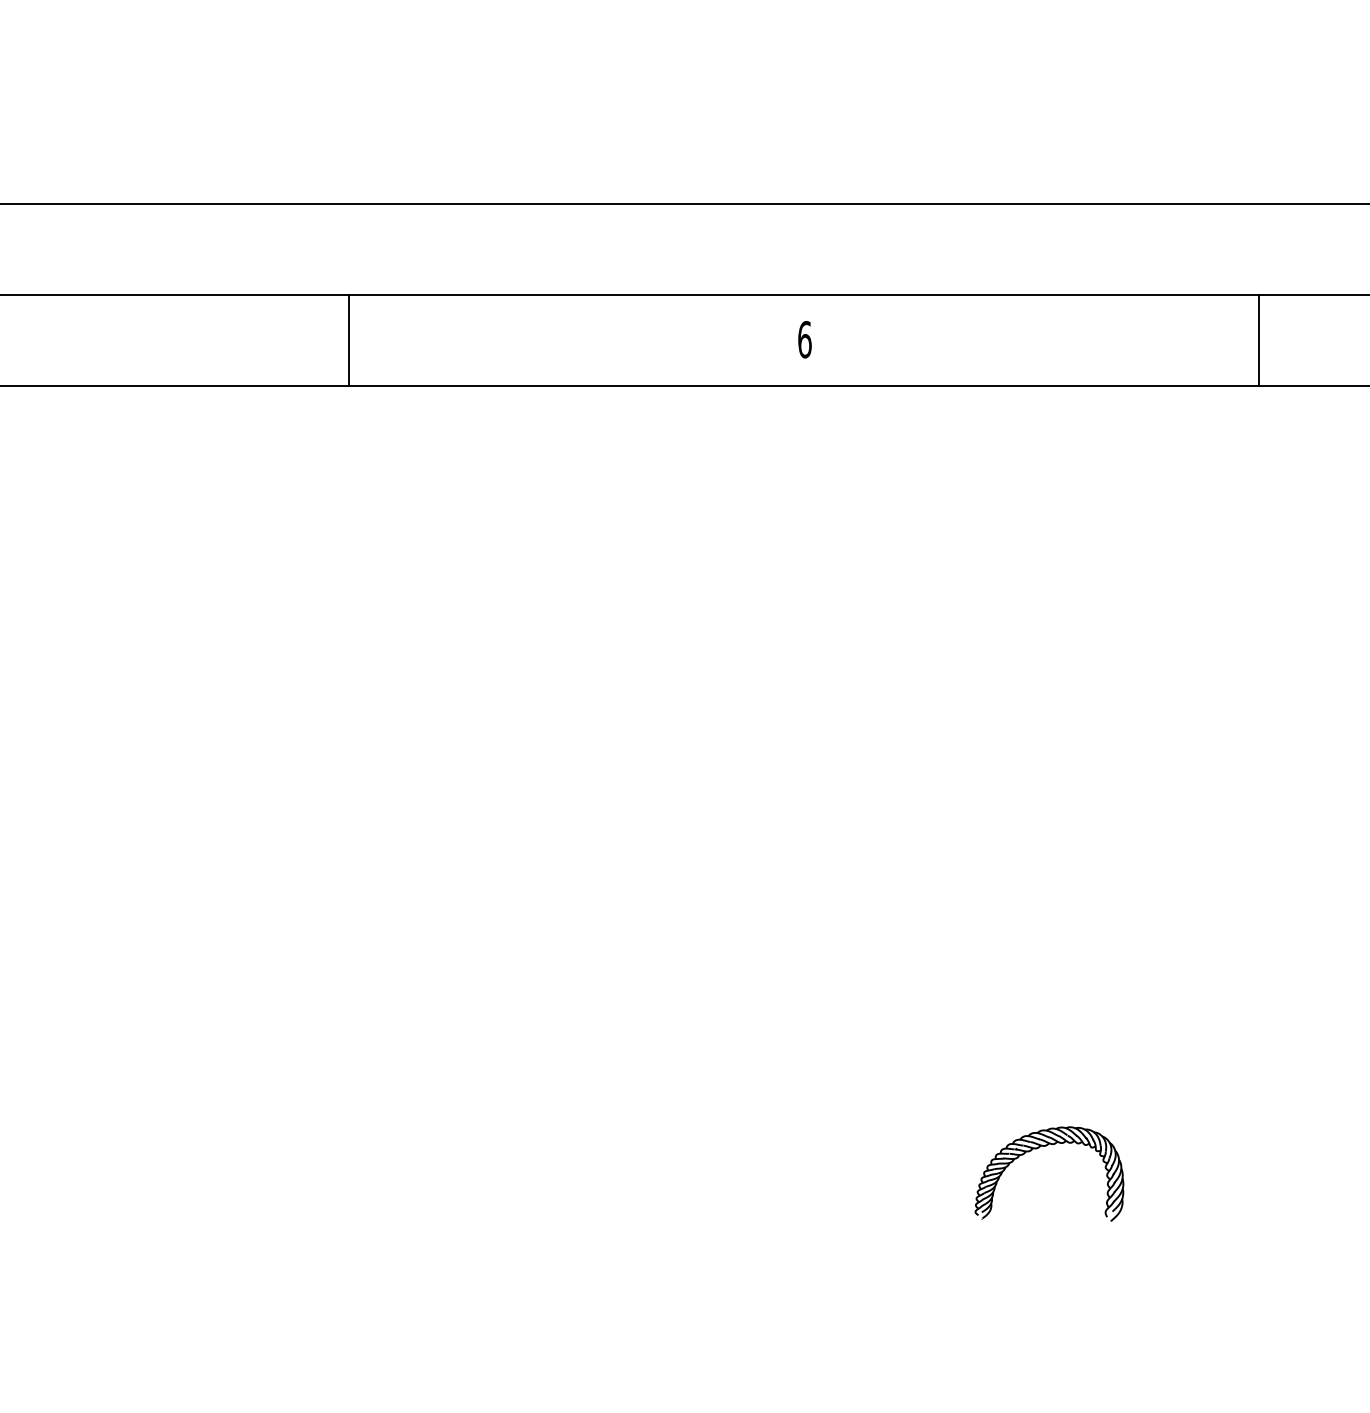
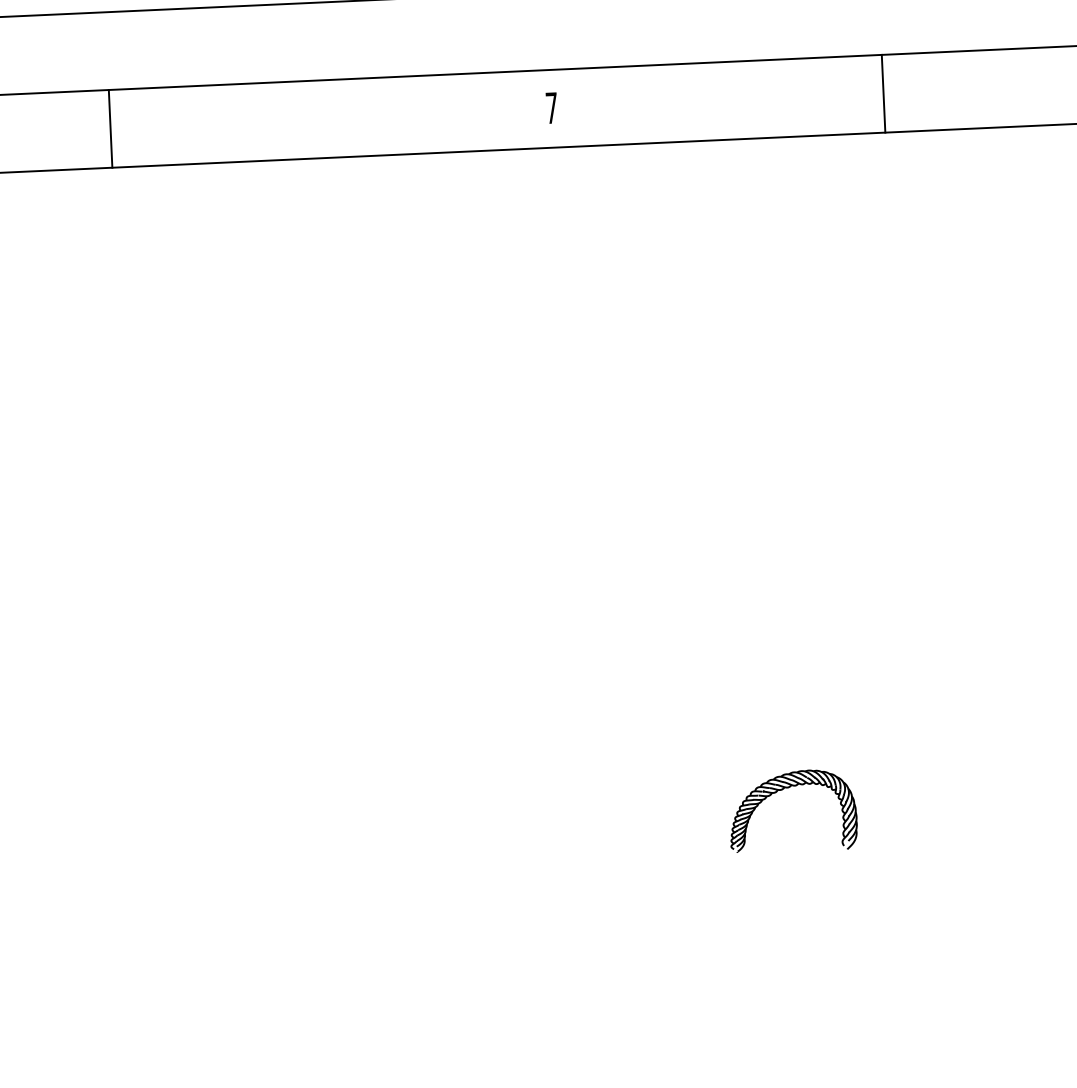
text: (804, 339) -> (551, 107), 6 -> 7
line: (349, 340) -> (110, 128), moved
line: (1259, 340) -> (883, 93), moved

